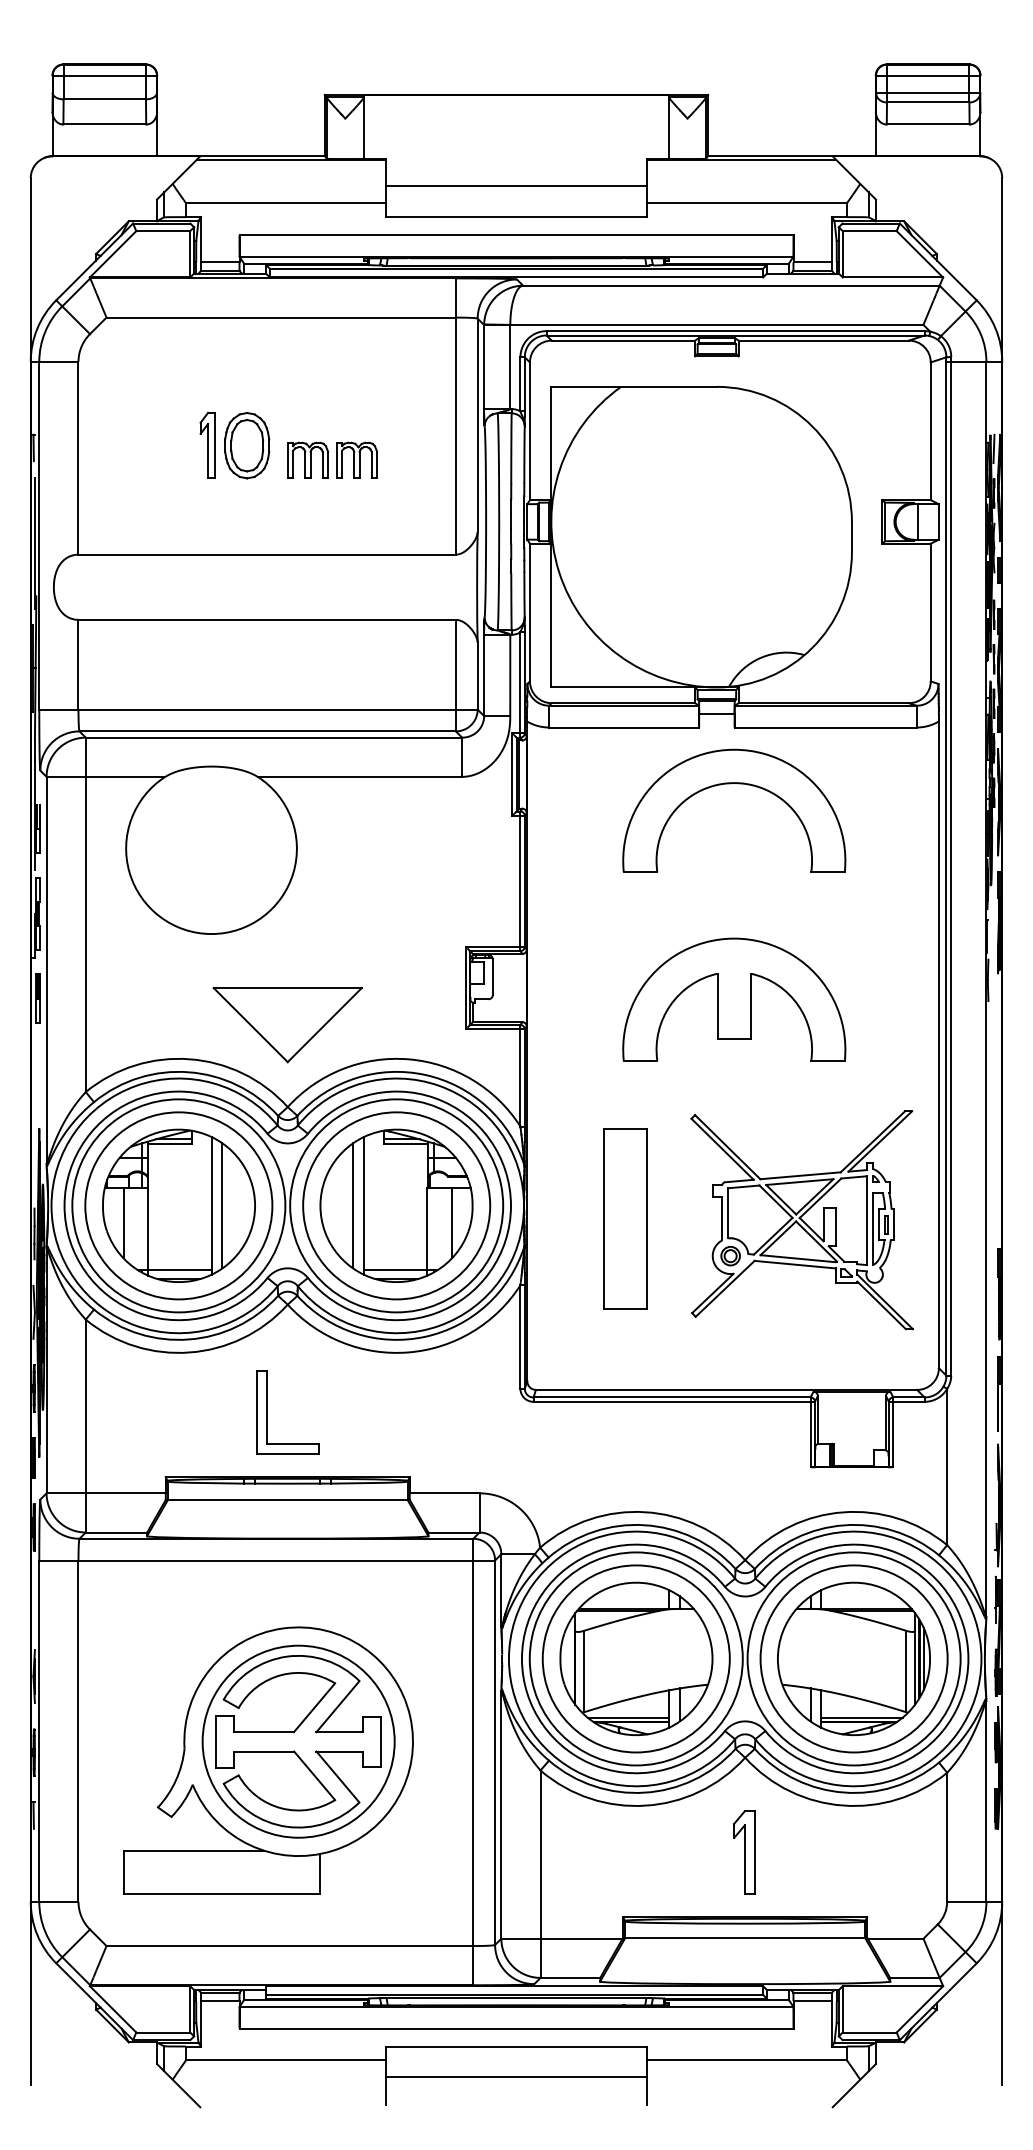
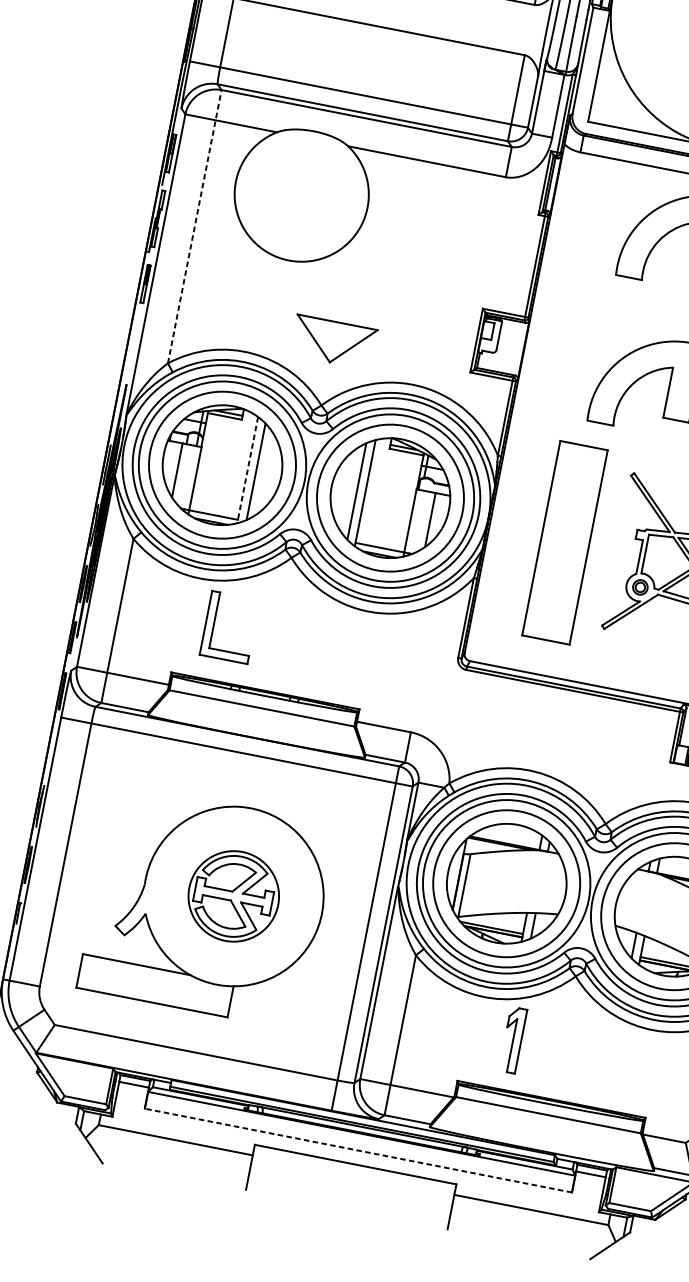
line: (85, 914) -> (194, 226), solid -> dashed
part: (287, 1025) -> (333, 342), size x0.7
line: (211, 1205) -> (247, 469), solid -> dashed
part: (625, 1218) -> (565, 542), size x1.4
part: (267, 1412) -> (214, 624), moved
part: (298, 1741) -> (233, 896), size x0.6
part: (744, 1852) -> (513, 1039), moved
line: (516, 2028) -> (358, 1150), solid -> dashed
line: (516, 2077) -> (351, 1188), removed

